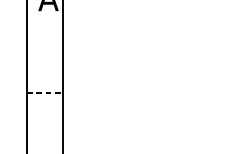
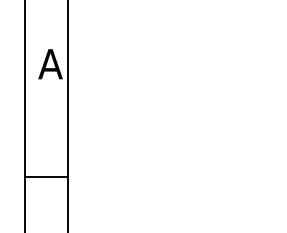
line: (45, 92) -> (46, 177), dashed -> solid

